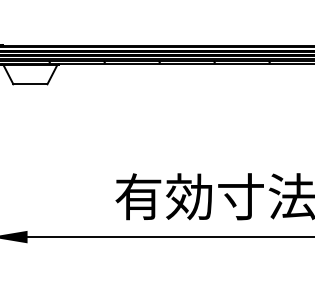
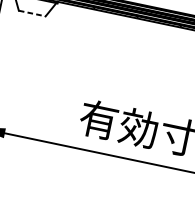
line: (30, 84) -> (32, 13), solid -> dashed

